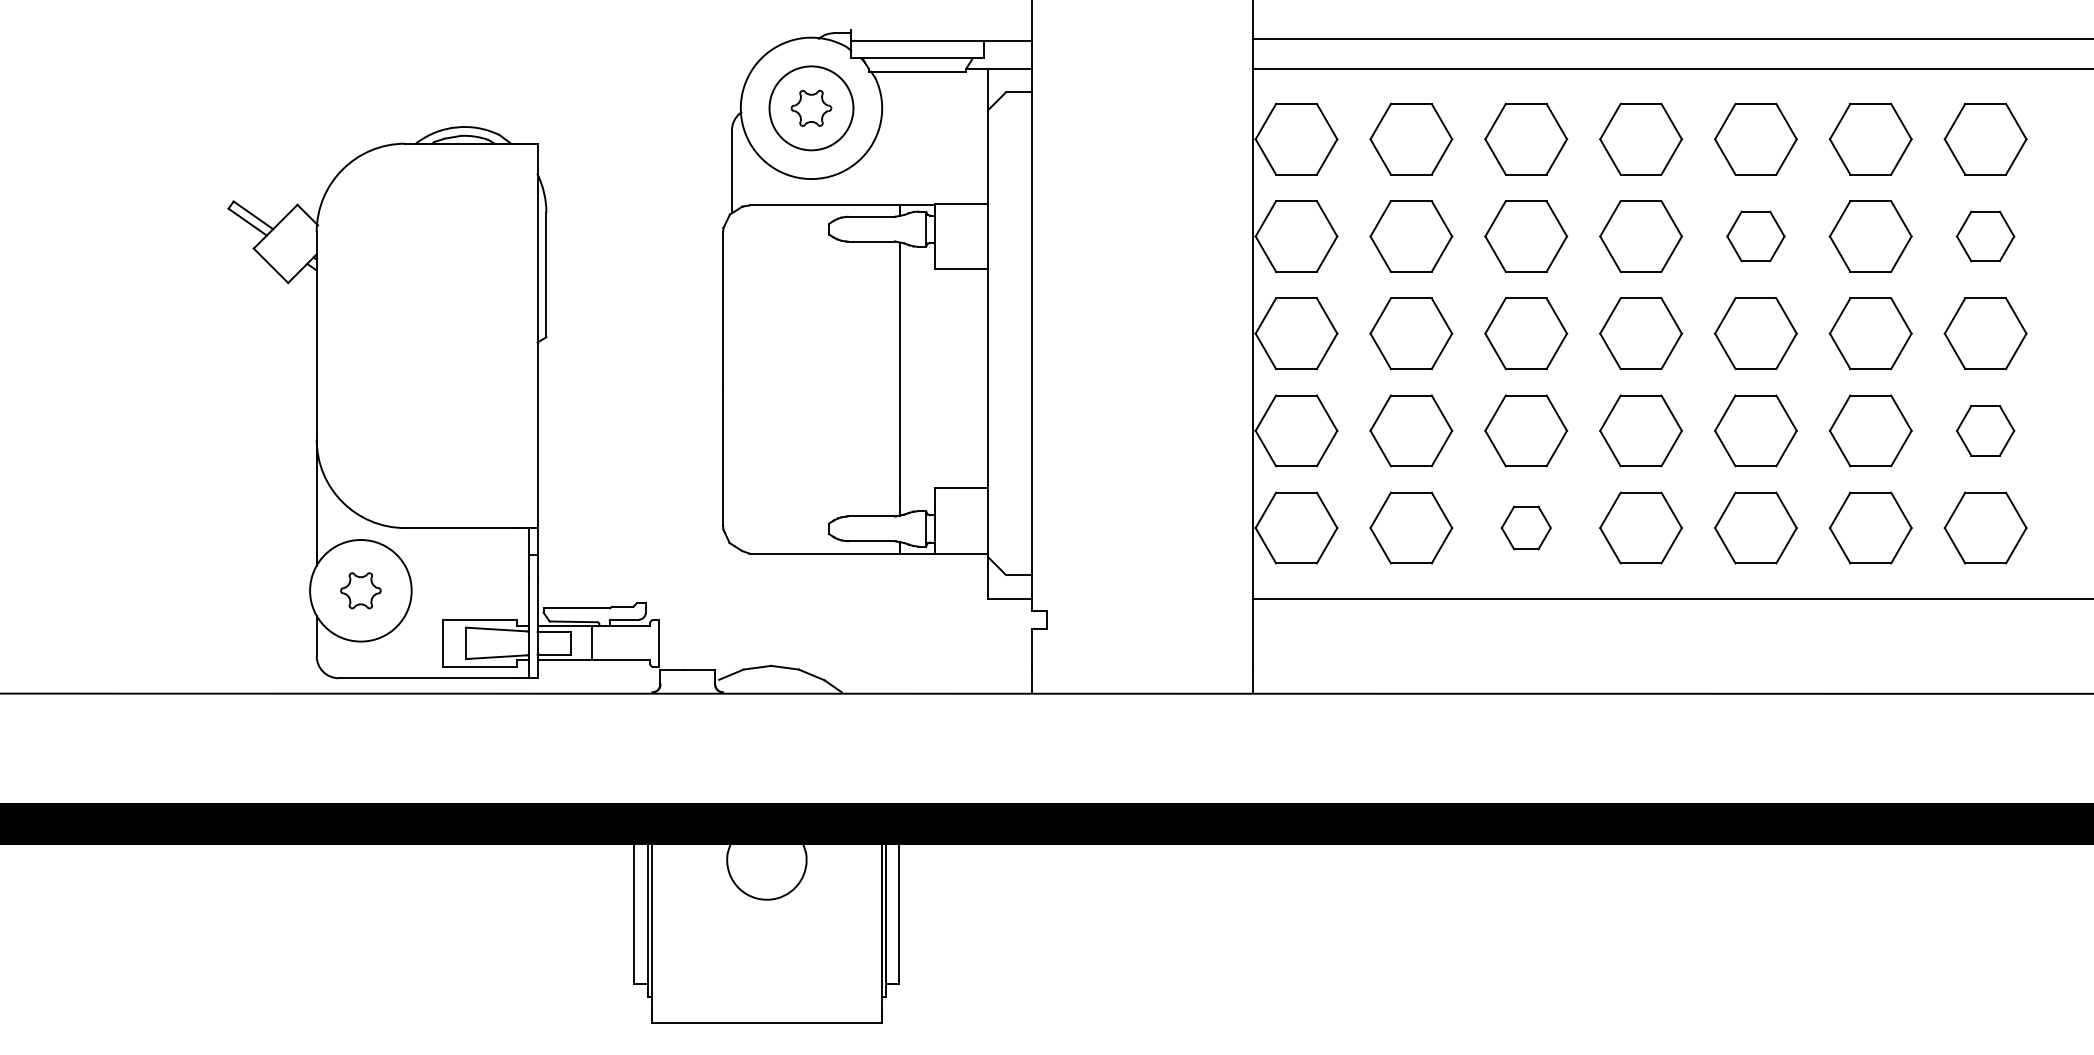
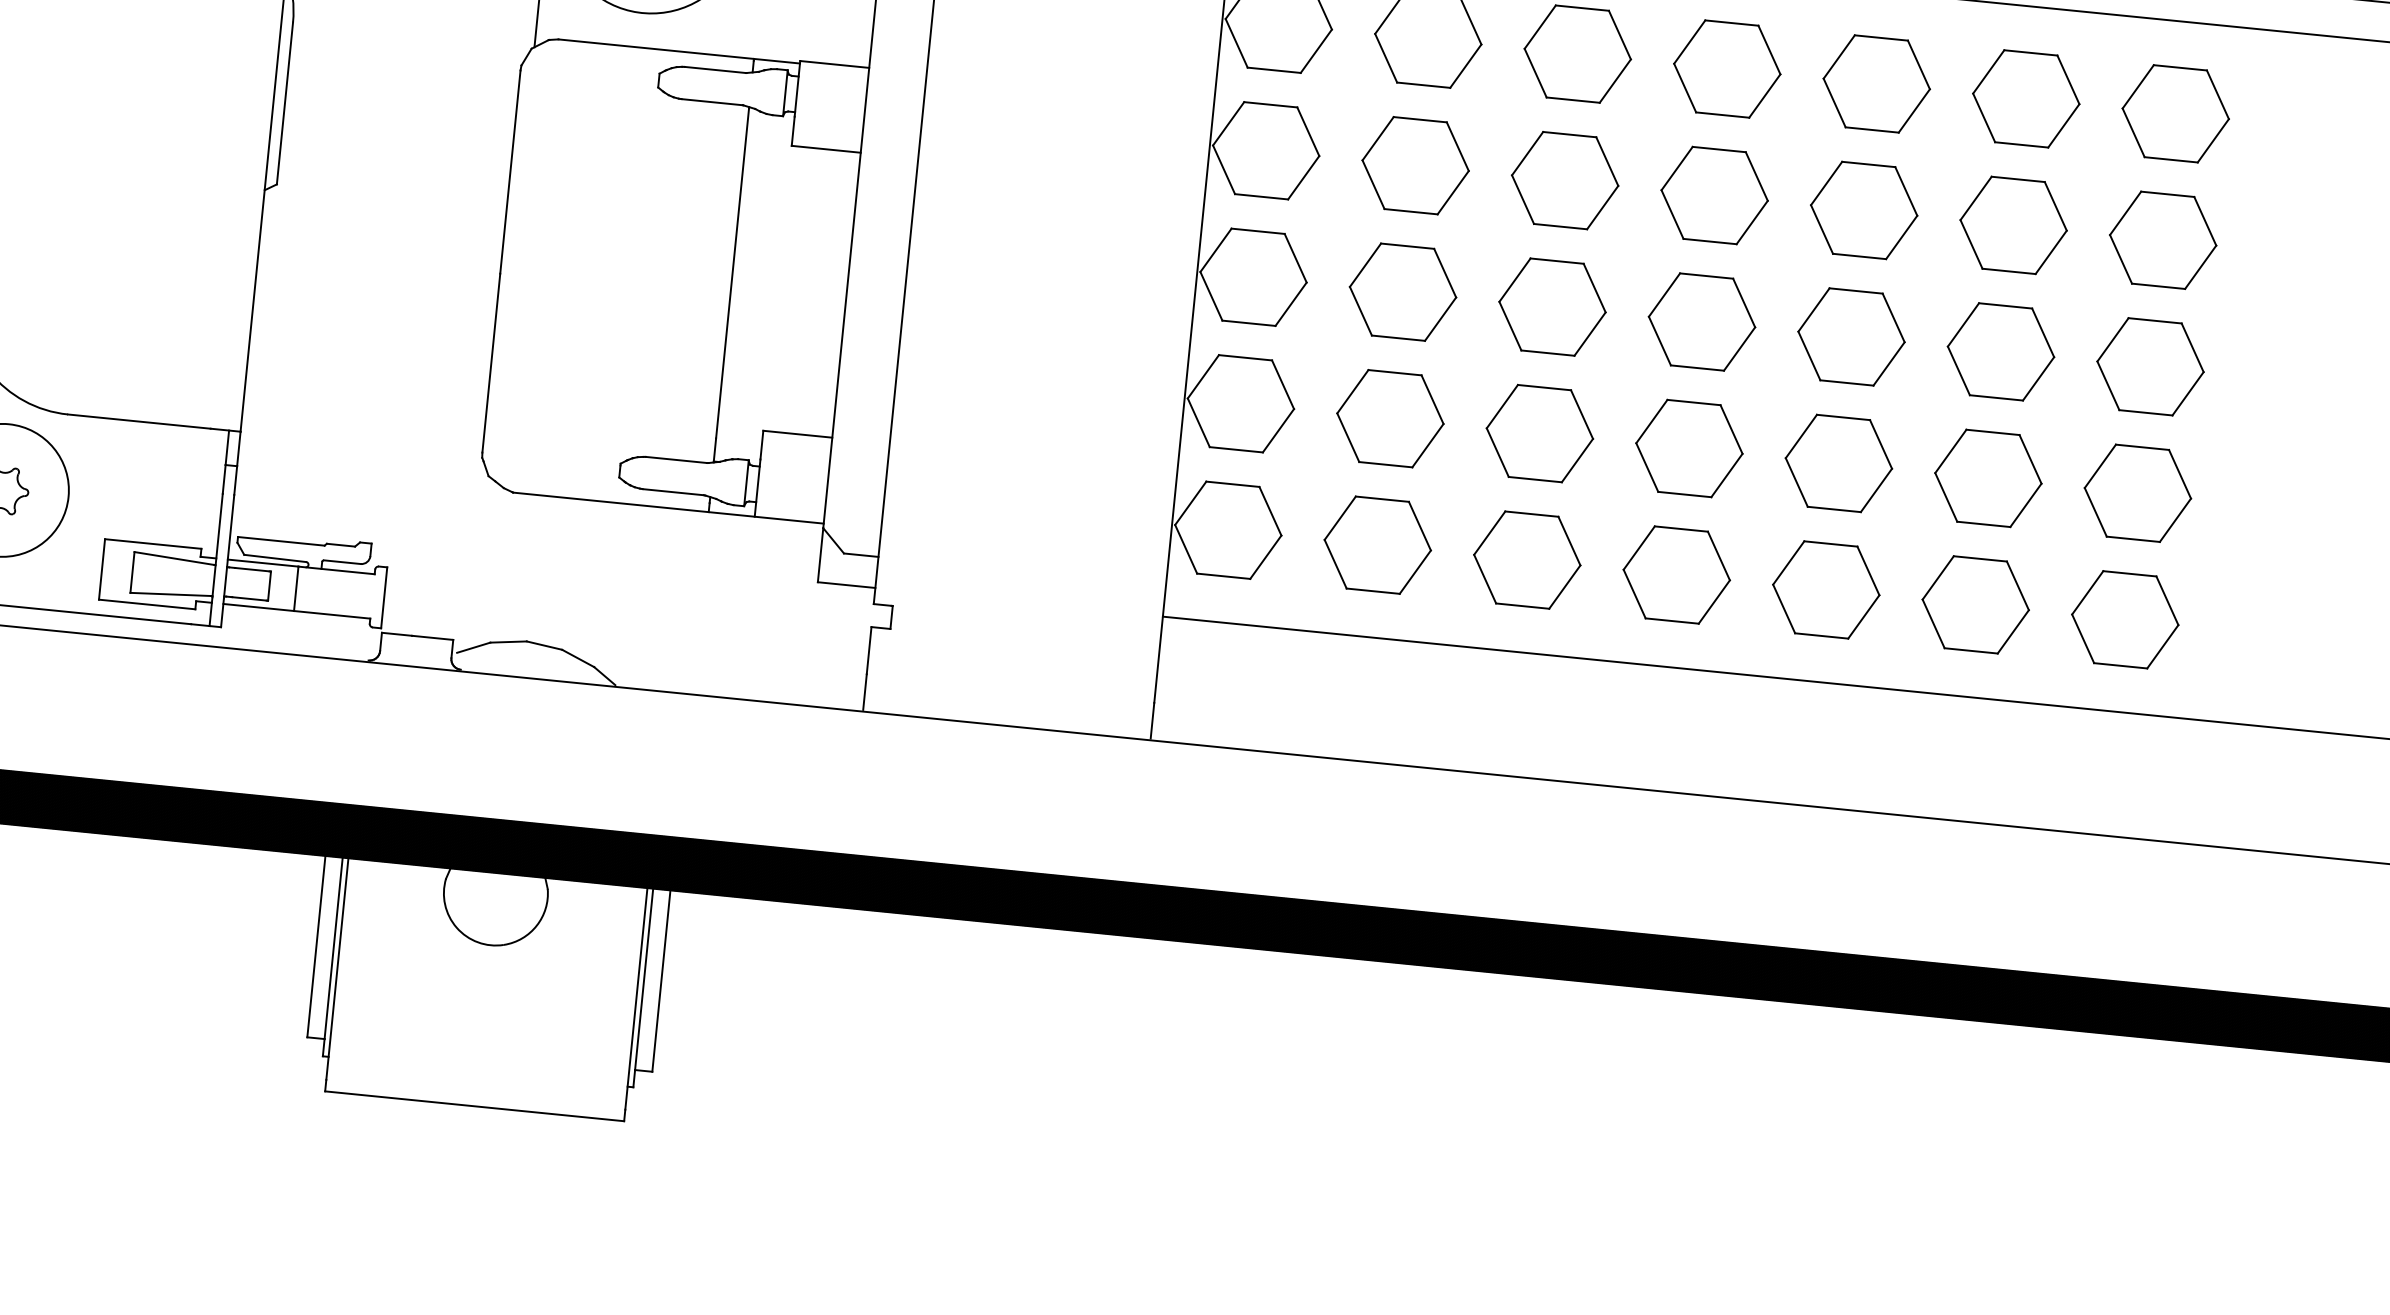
part: (1755, 236) -> (1863, 210), size x1.43
part: (1985, 236) -> (2162, 240), size x1.43
part: (1985, 430) -> (2137, 492), size x1.43
part: (1526, 527) -> (1527, 559), size x1.67

